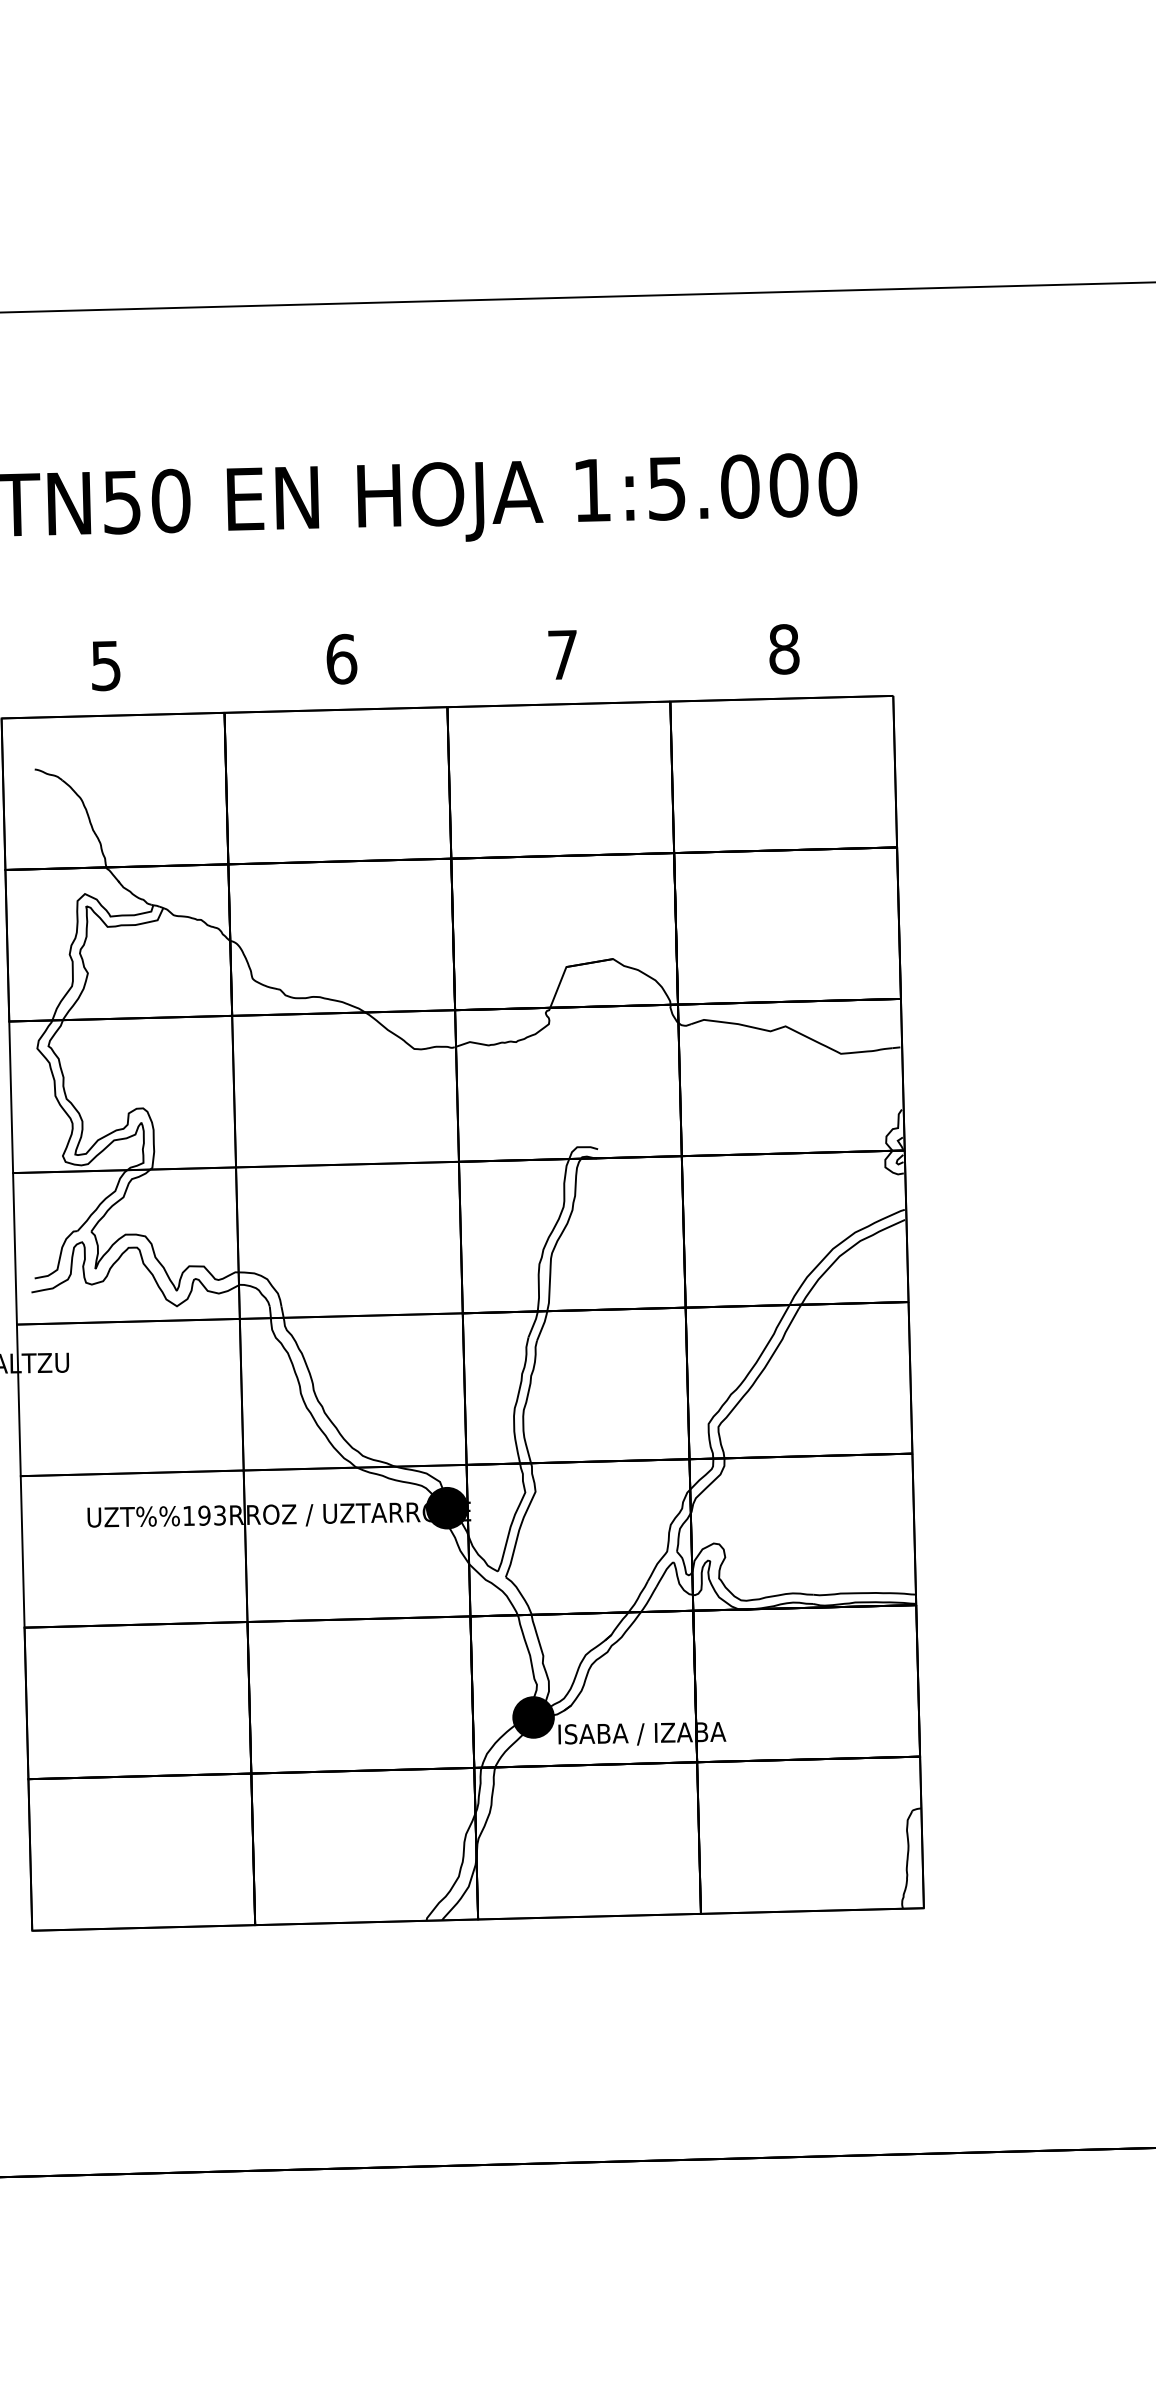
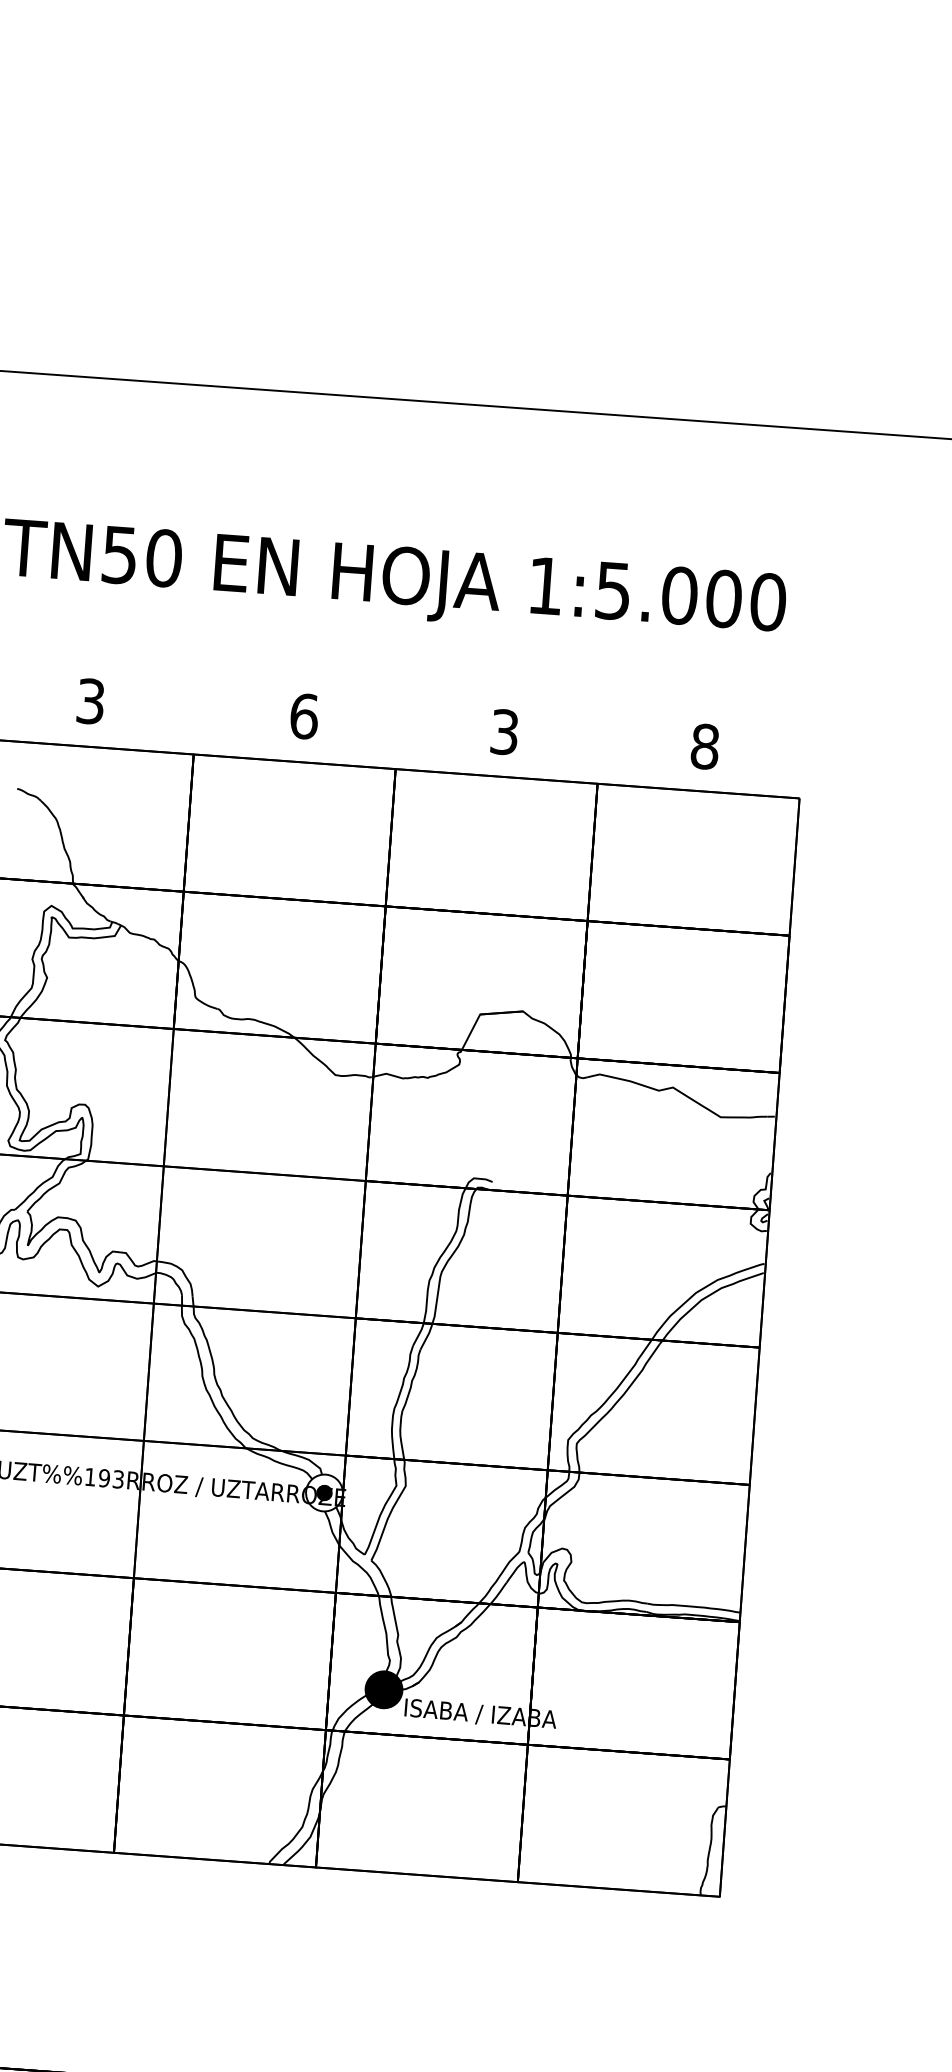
text: (562, 654) -> (504, 731), 7 -> 3
text: (106, 665) -> (91, 701), 5 -> 3
fill: (446, 1507) -> (323, 1492), removed
fill: (447, 1508) -> (324, 1493), removed

